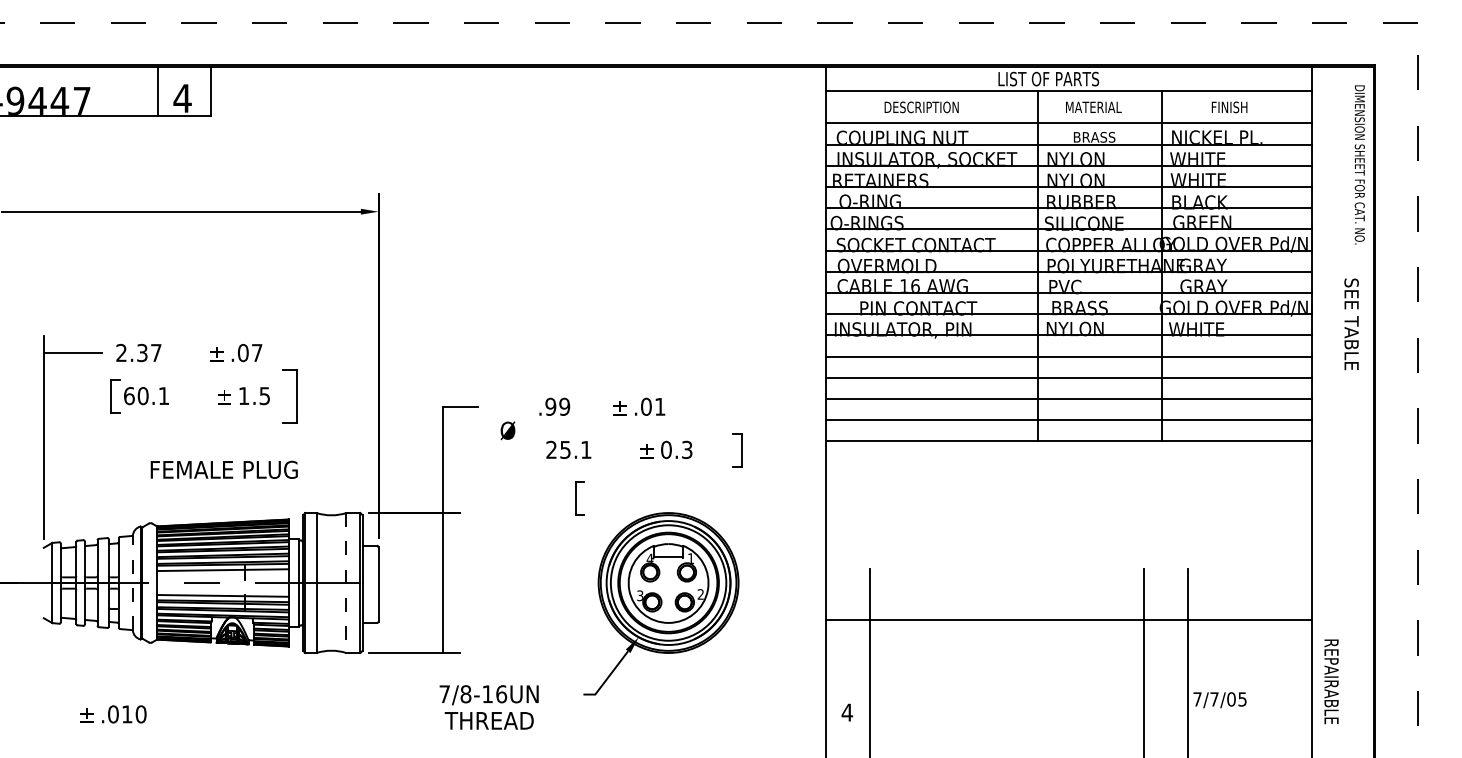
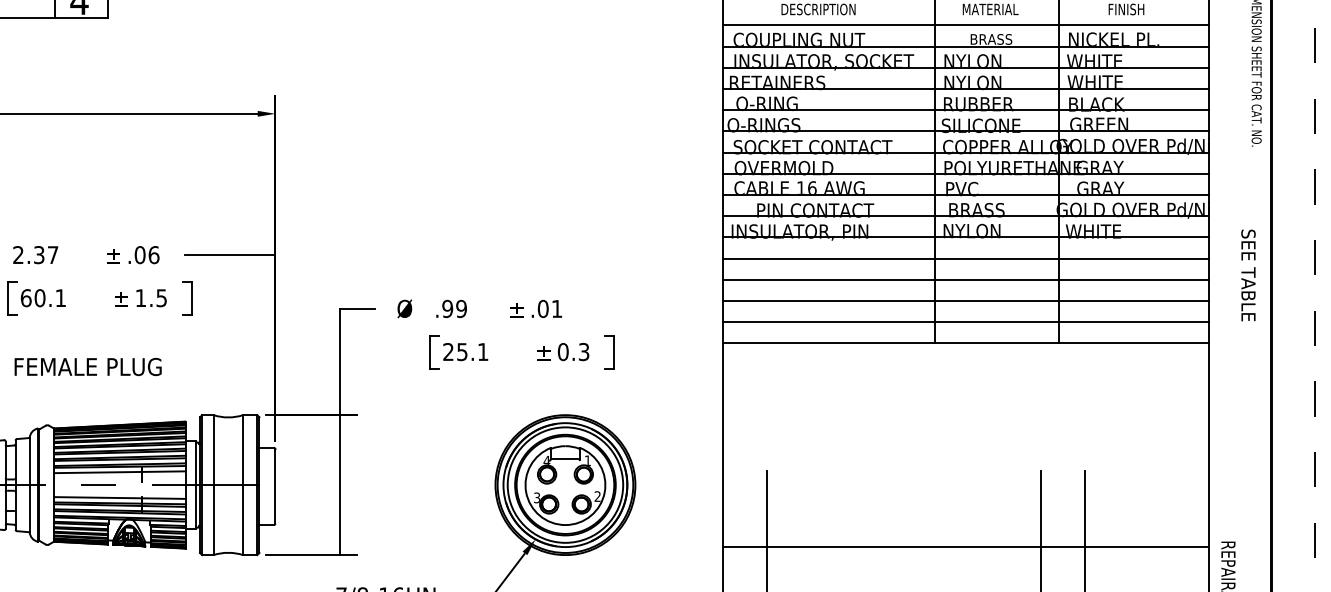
text: (1351, 324) -> (1248, 275), moved
text: (256, 352) -> (153, 254), .07 -> .06
line: (333, 353) -> (230, 255), added
part: (290, 396) -> (187, 298), size x0.62
text: (507, 430) -> (404, 308), moved
part: (737, 450) -> (609, 352), moved
text: (223, 469) -> (87, 366), moved
part: (579, 498) -> (434, 352), moved
line: (132, 582) -> (29, 484), dashed -> solid
line: (346, 583) -> (243, 485), dashed -> solid
line: (1068, 620) -> (965, 546), moved

